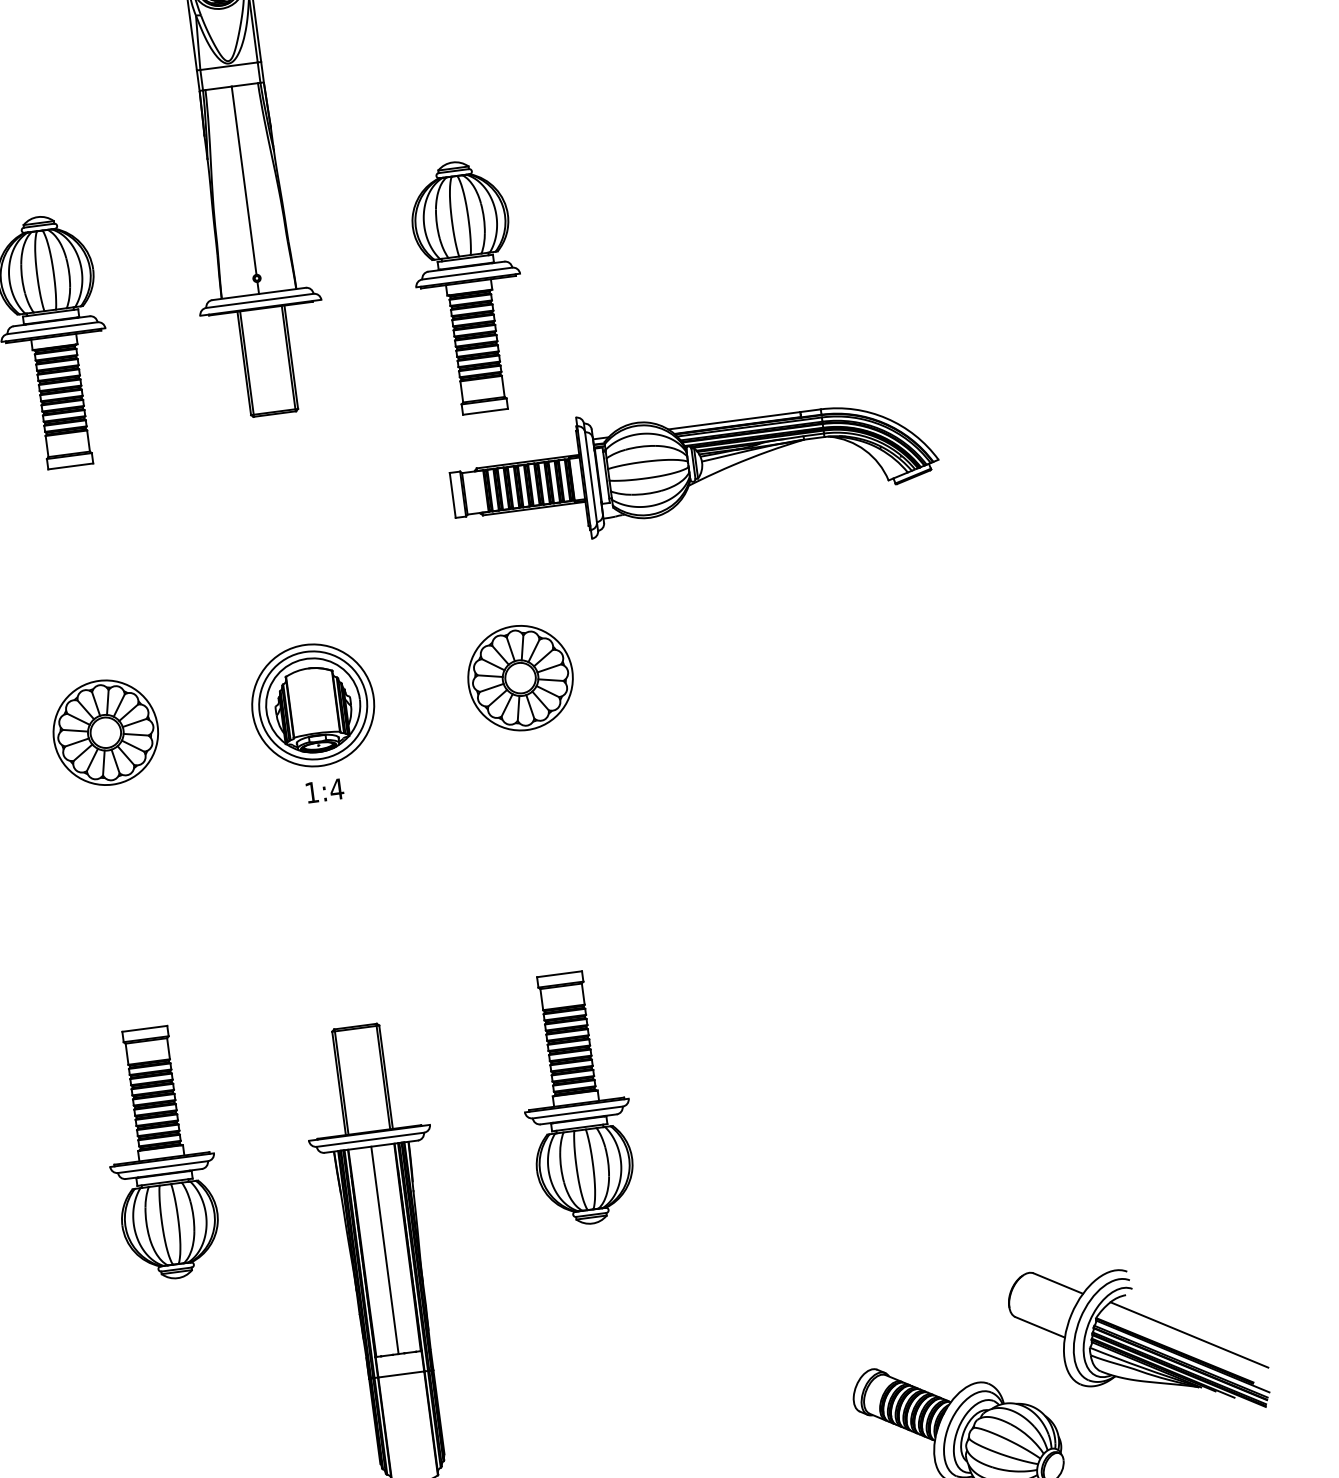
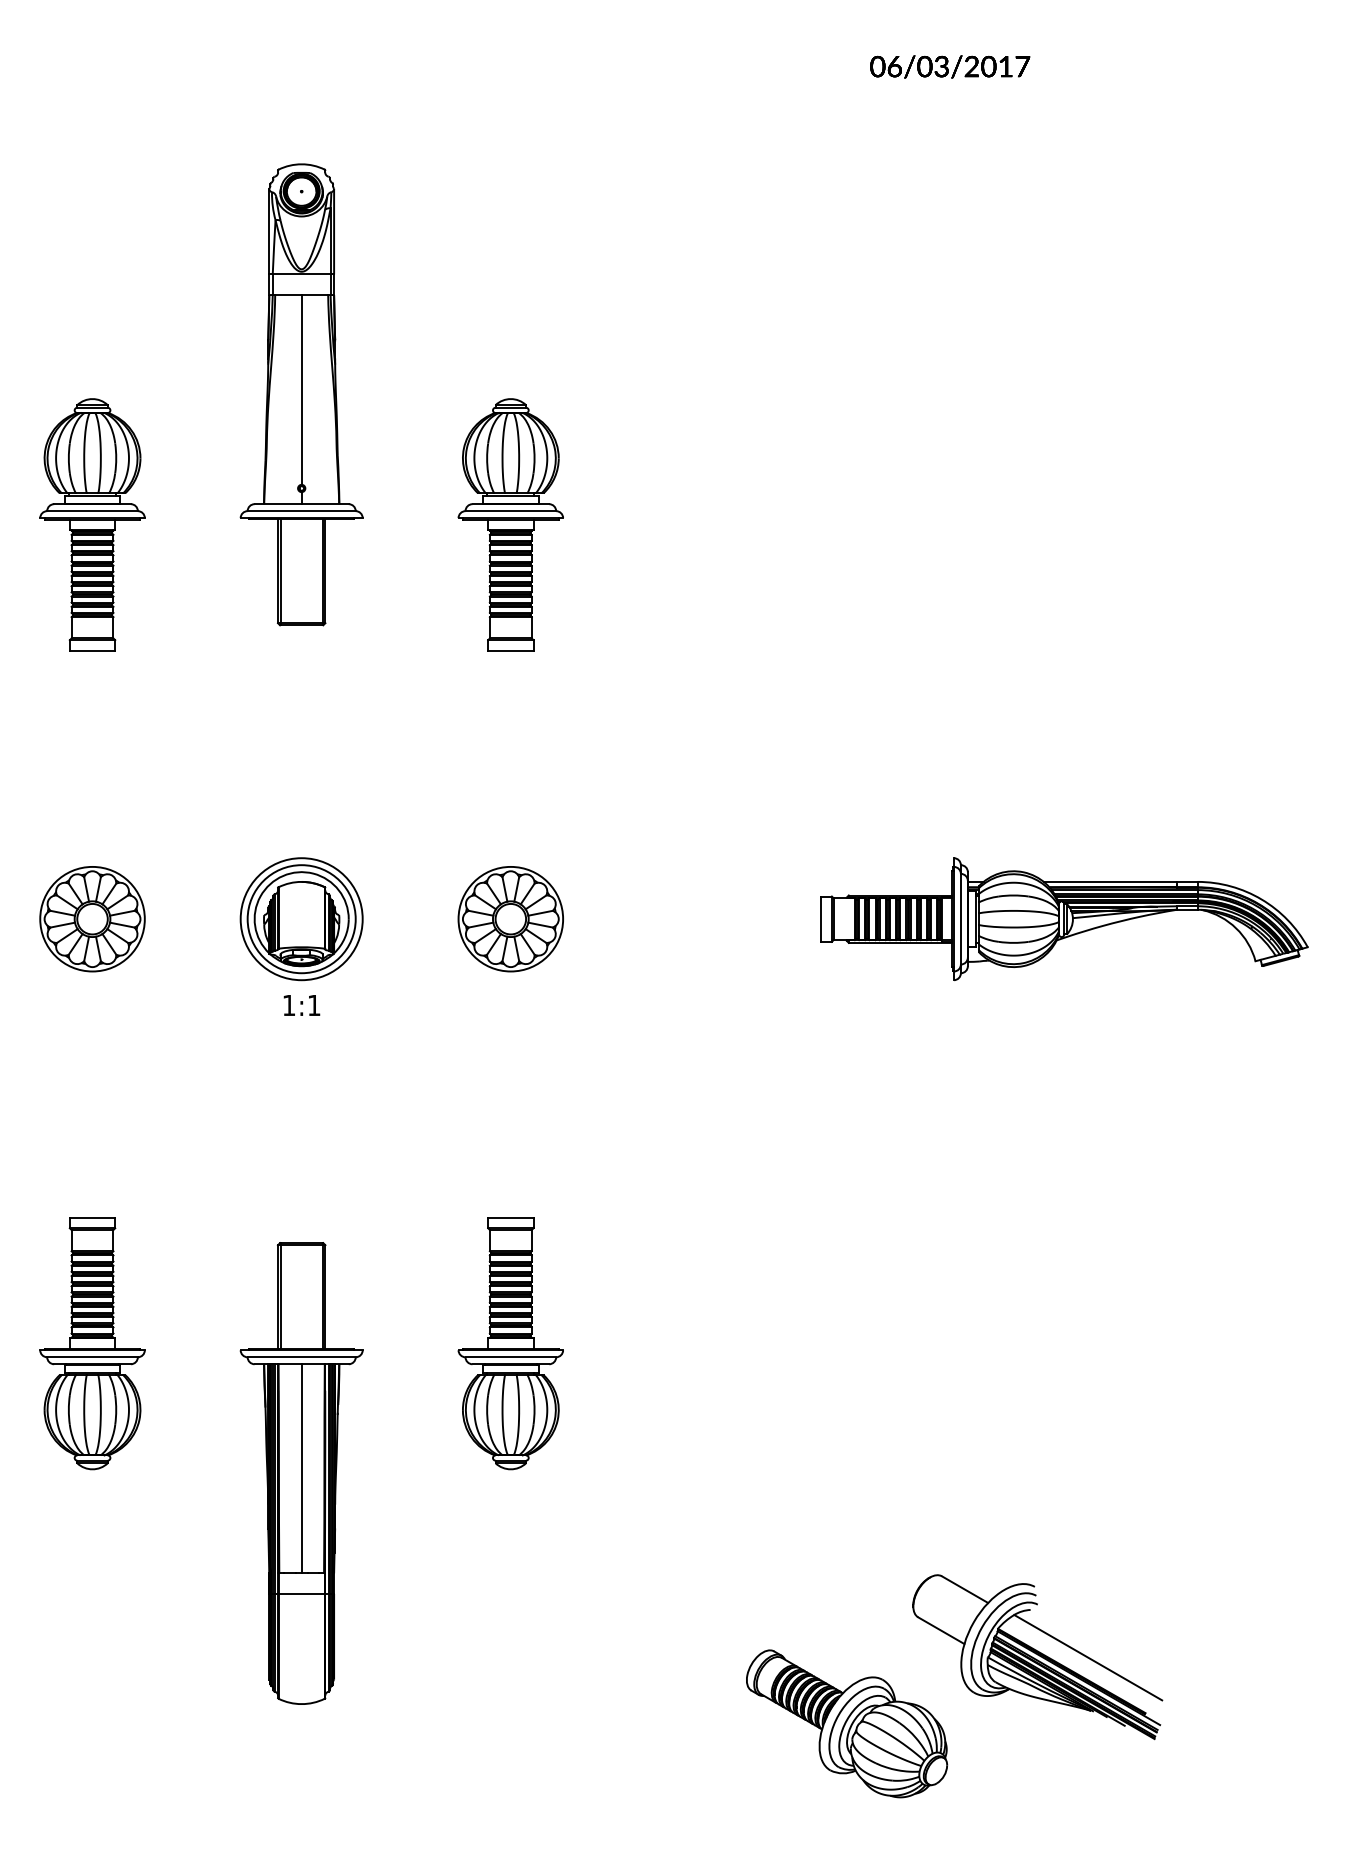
part: (693, 464) -> (1064, 919), moved
text: (337, 789) -> (314, 1005), 1:4 -> 1:1

